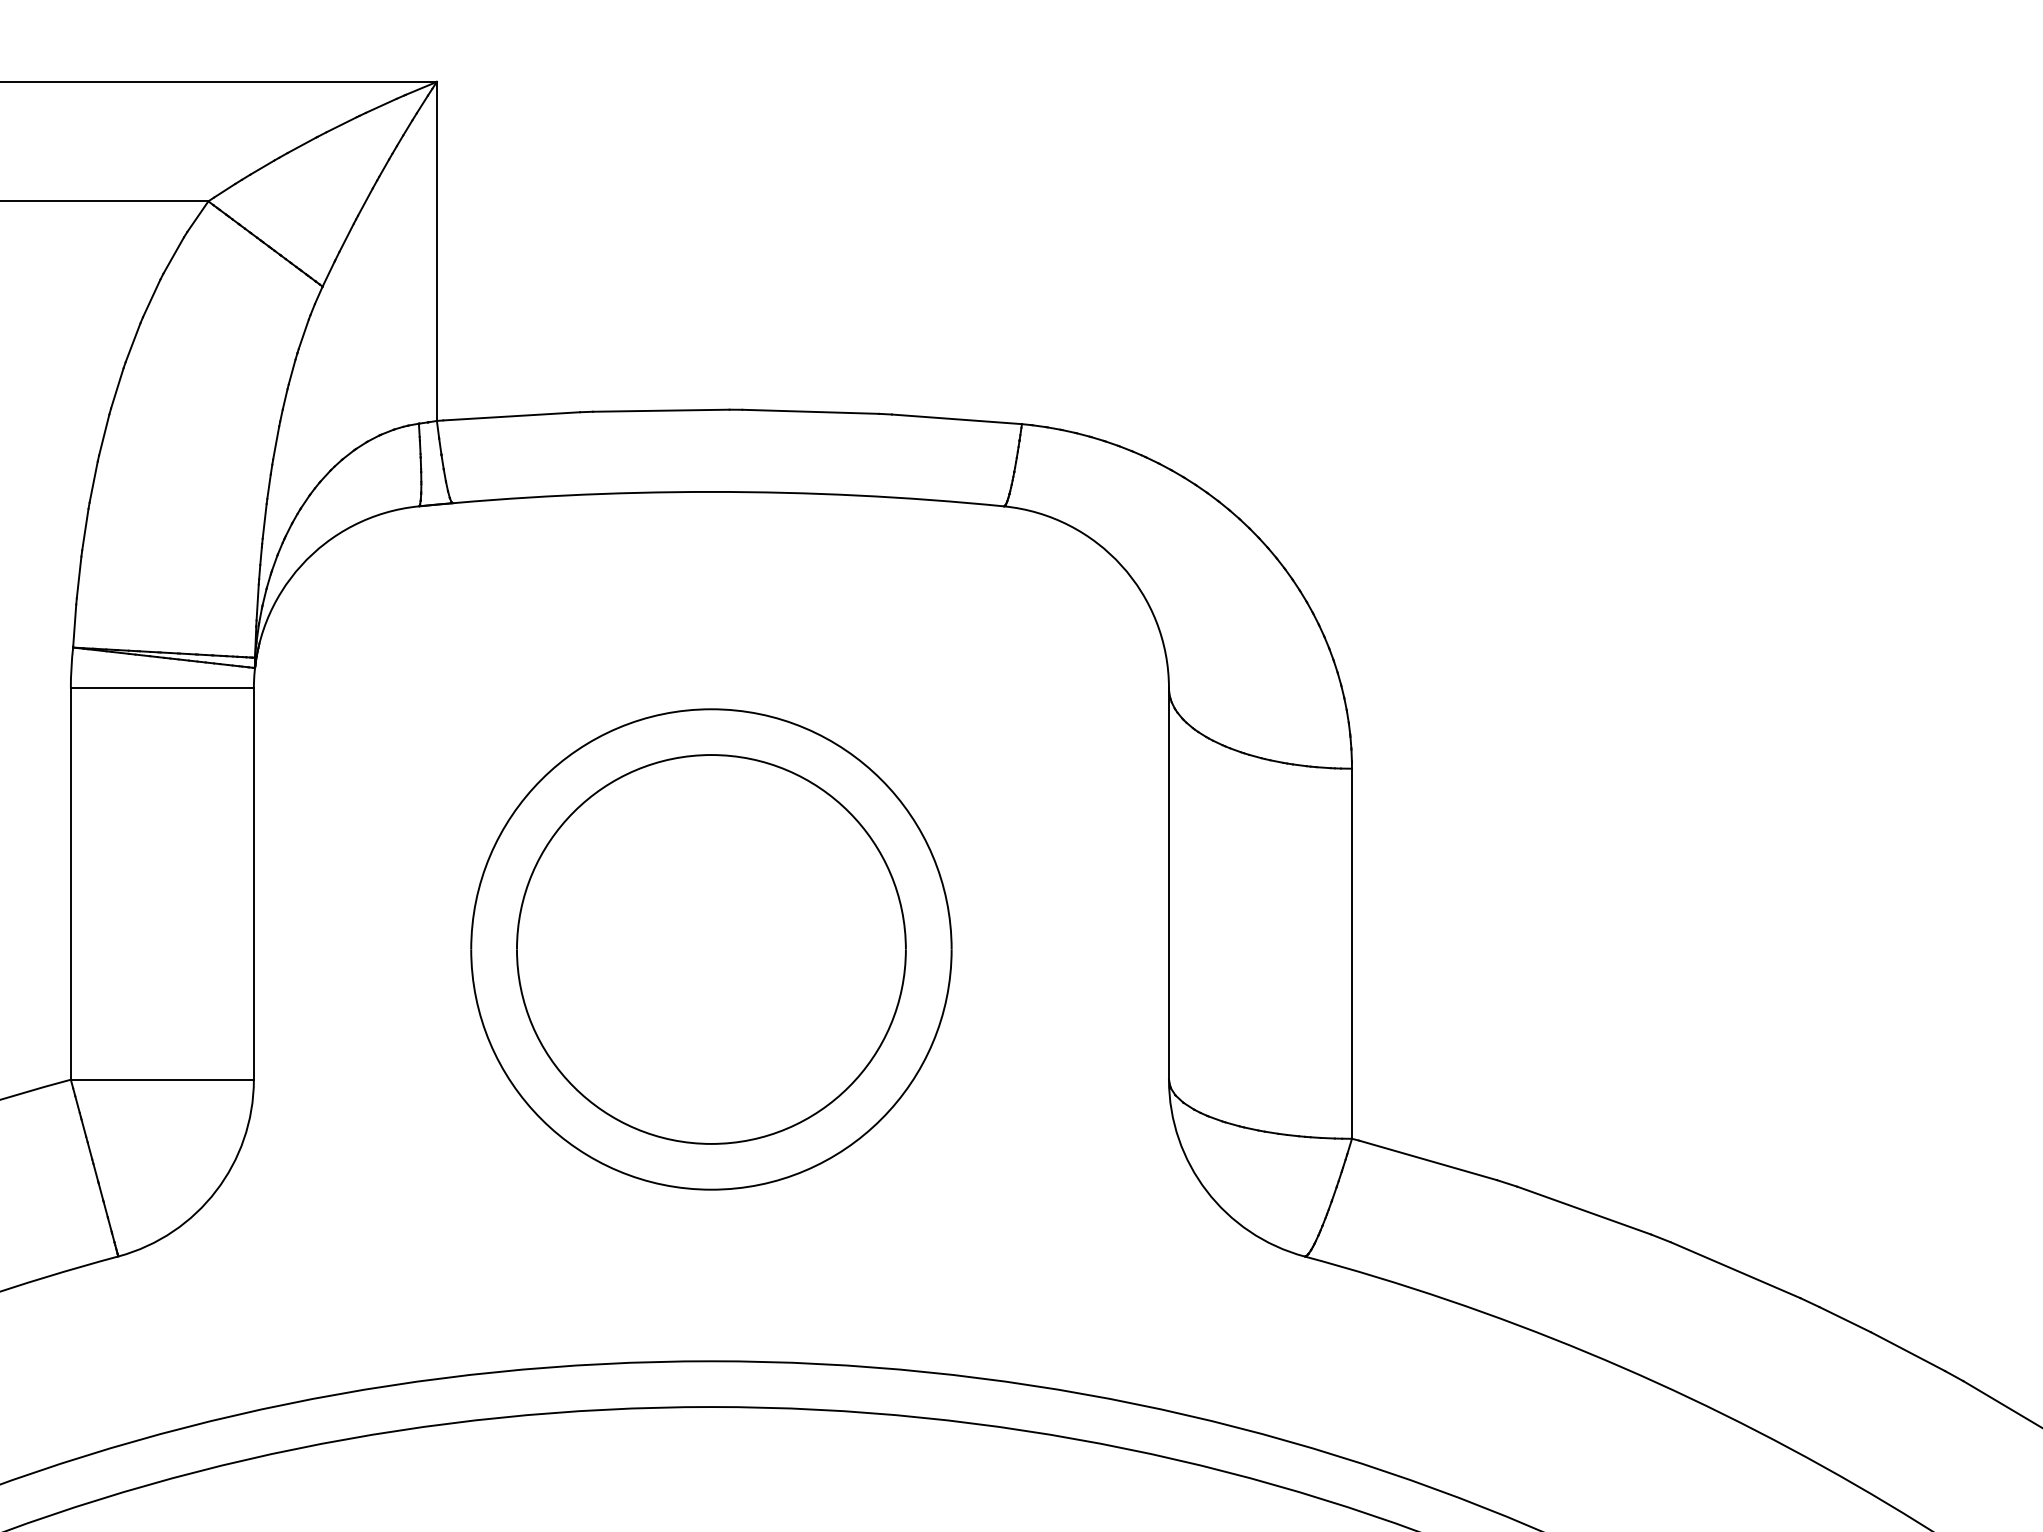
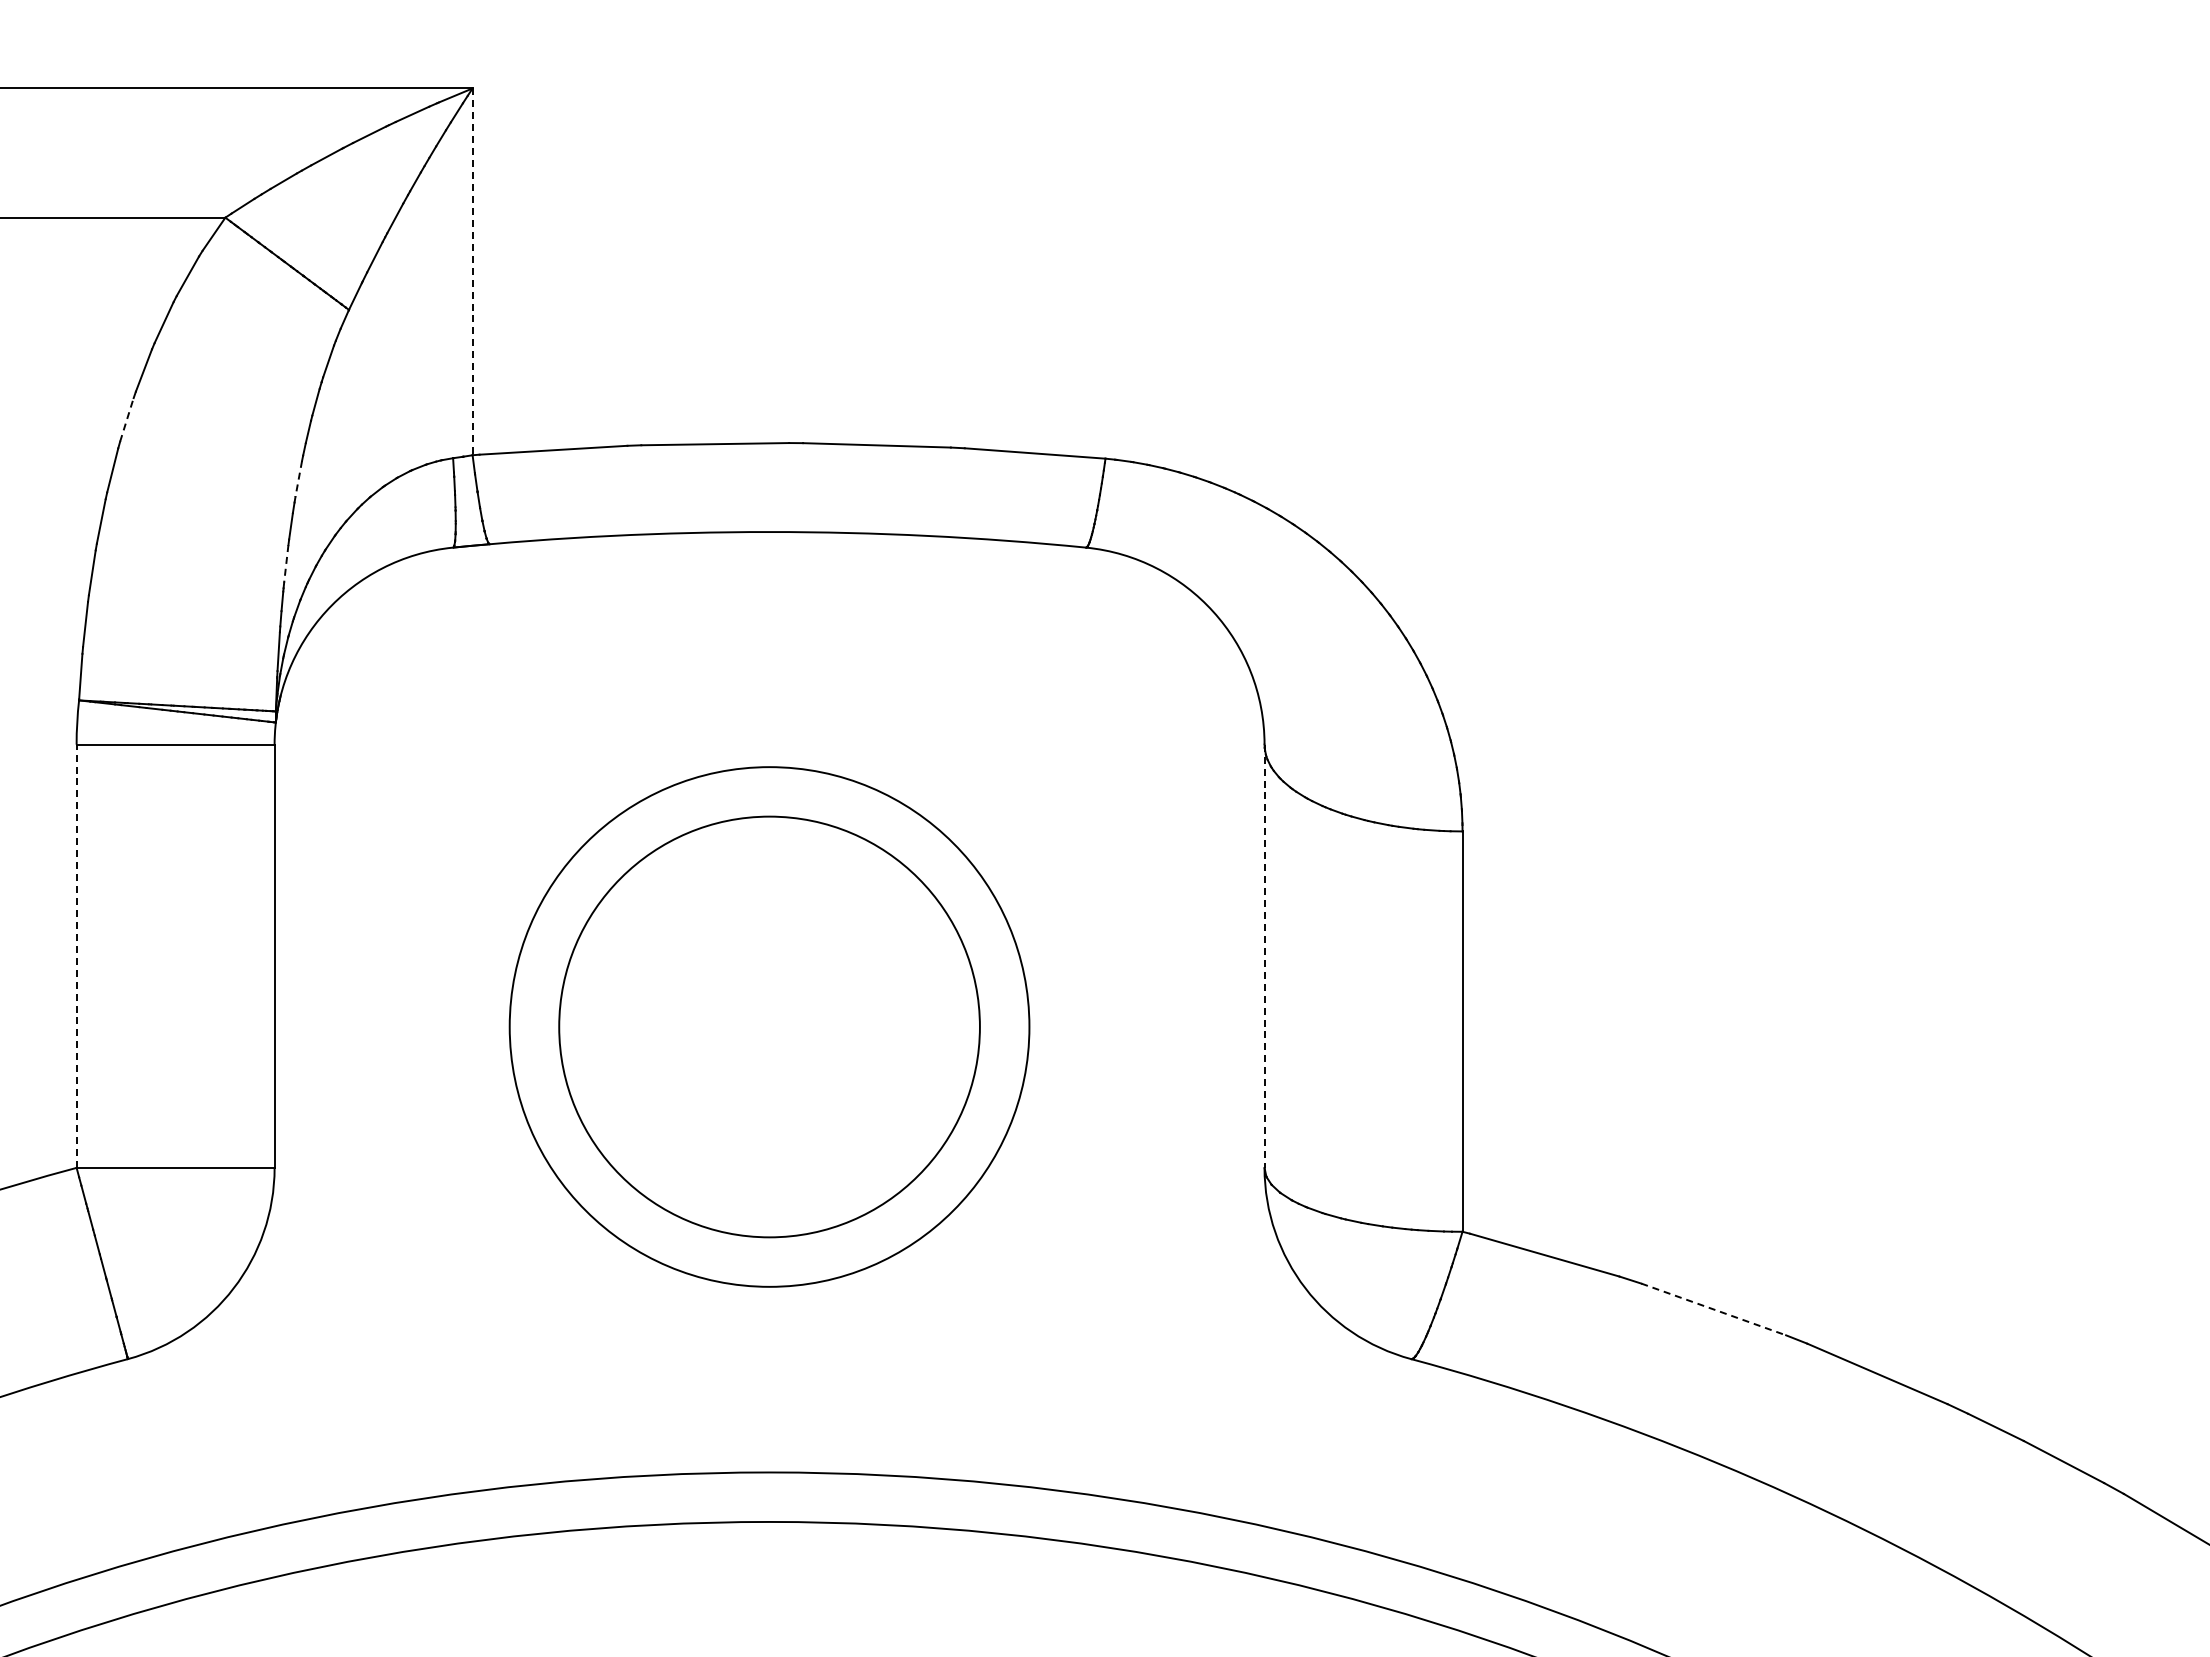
line: (436, 252) -> (472, 272), solid -> dashed
line: (116, 387) -> (126, 419), solid -> dashed
line: (275, 443) -> (298, 479), solid -> dashed
line: (264, 521) -> (286, 563), solid -> dashed
line: (70, 884) -> (76, 956), solid -> dashed
line: (1168, 884) -> (1264, 956), solid -> dashed
line: (1583, 1210) -> (1713, 1309), solid -> dashed

